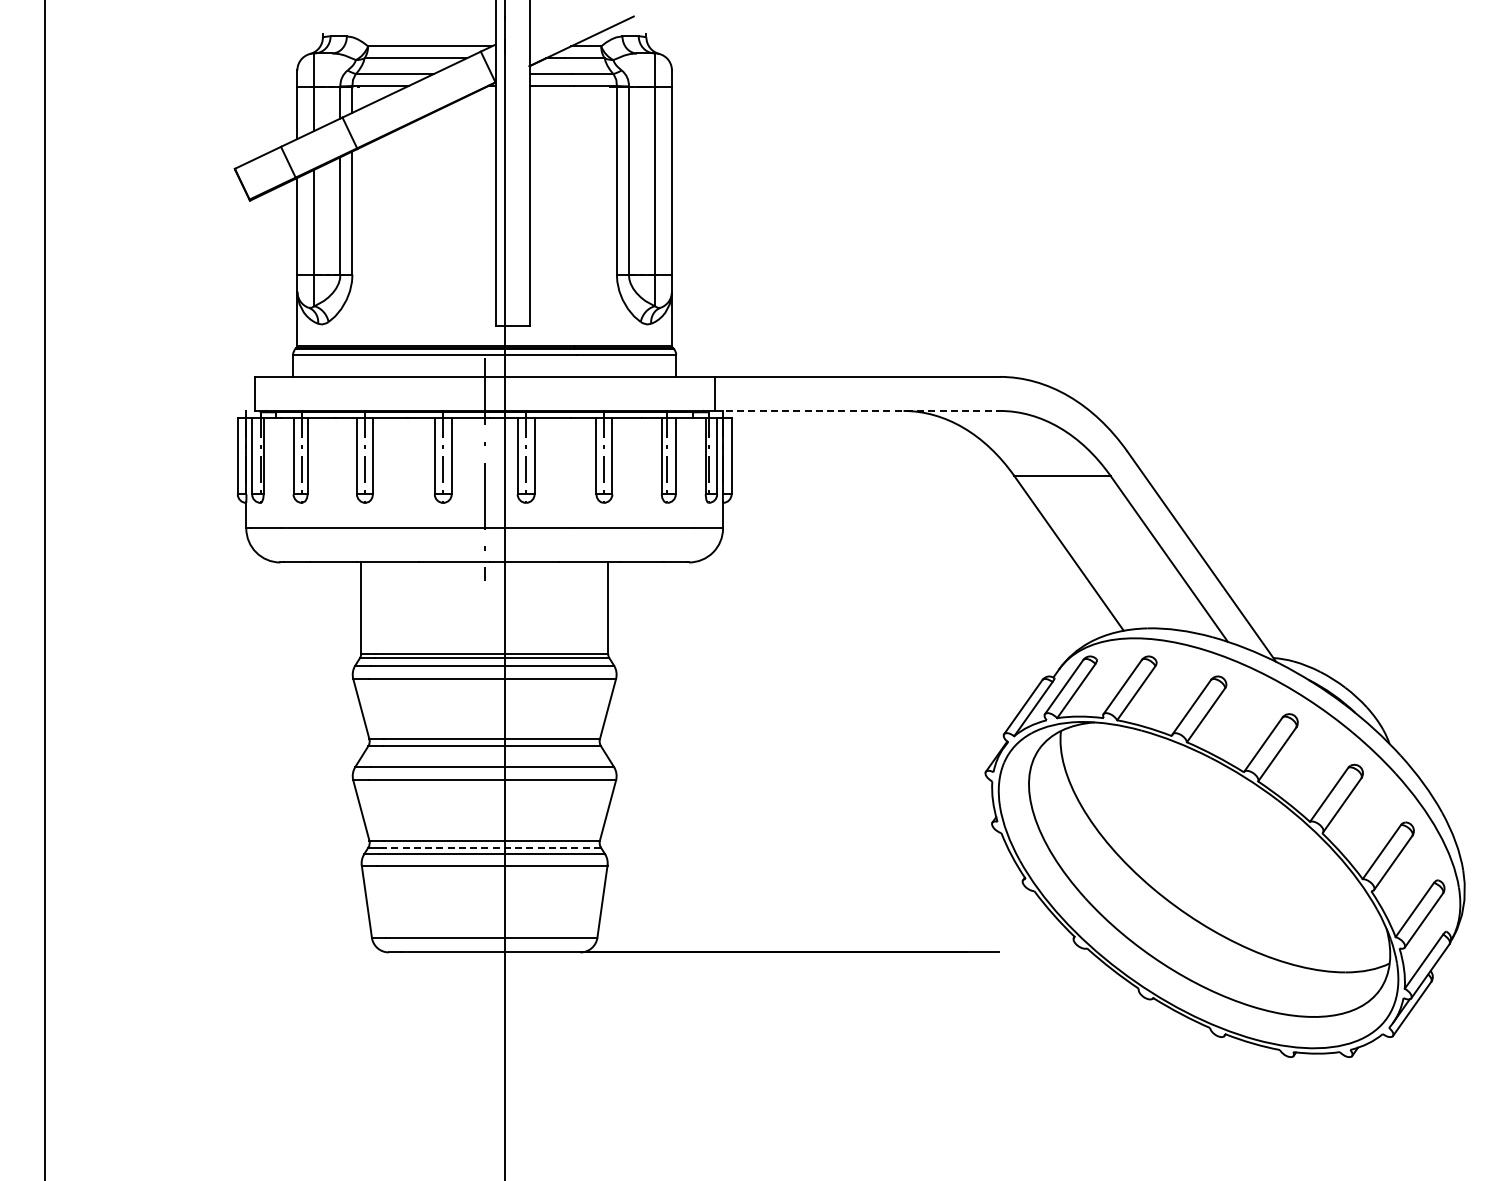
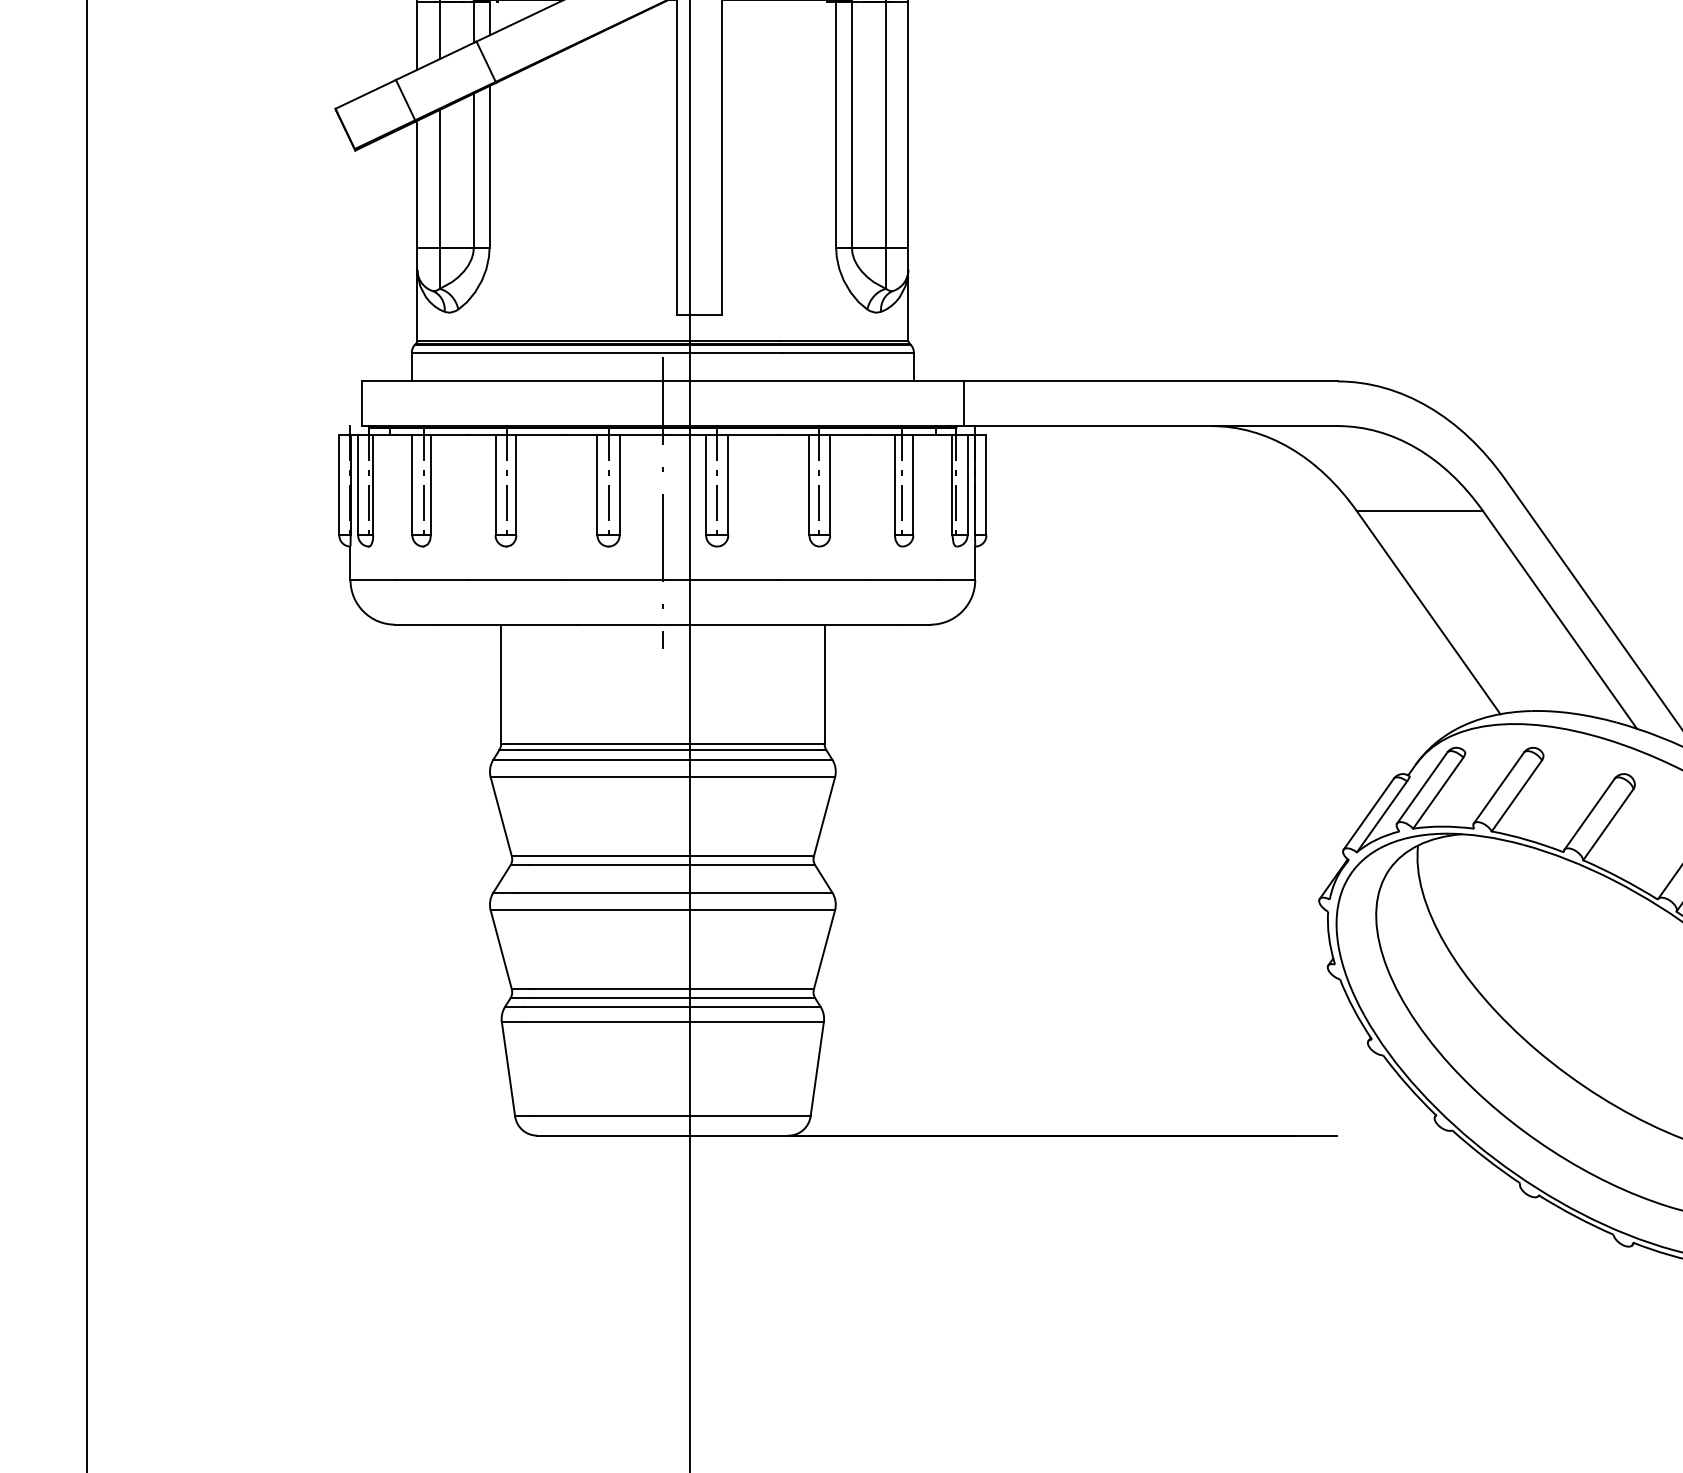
line: (857, 410) -> (1151, 425), dashed -> solid
line: (491, 847) -> (671, 998), dashed -> solid

